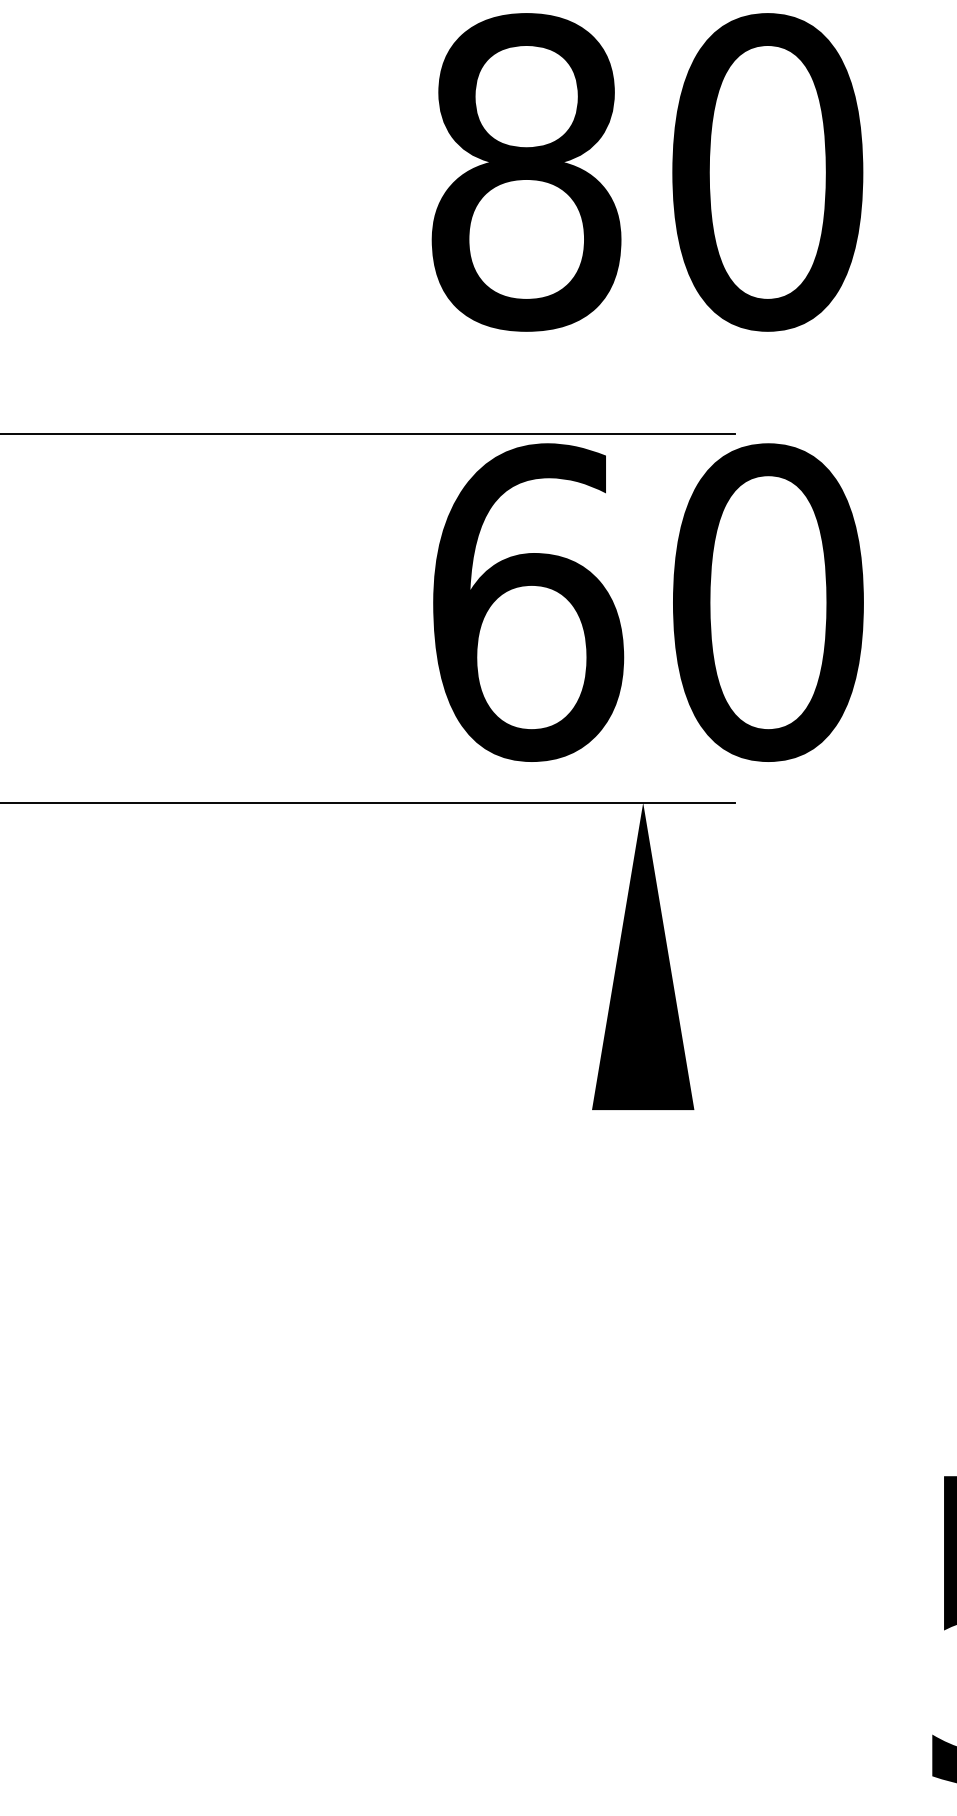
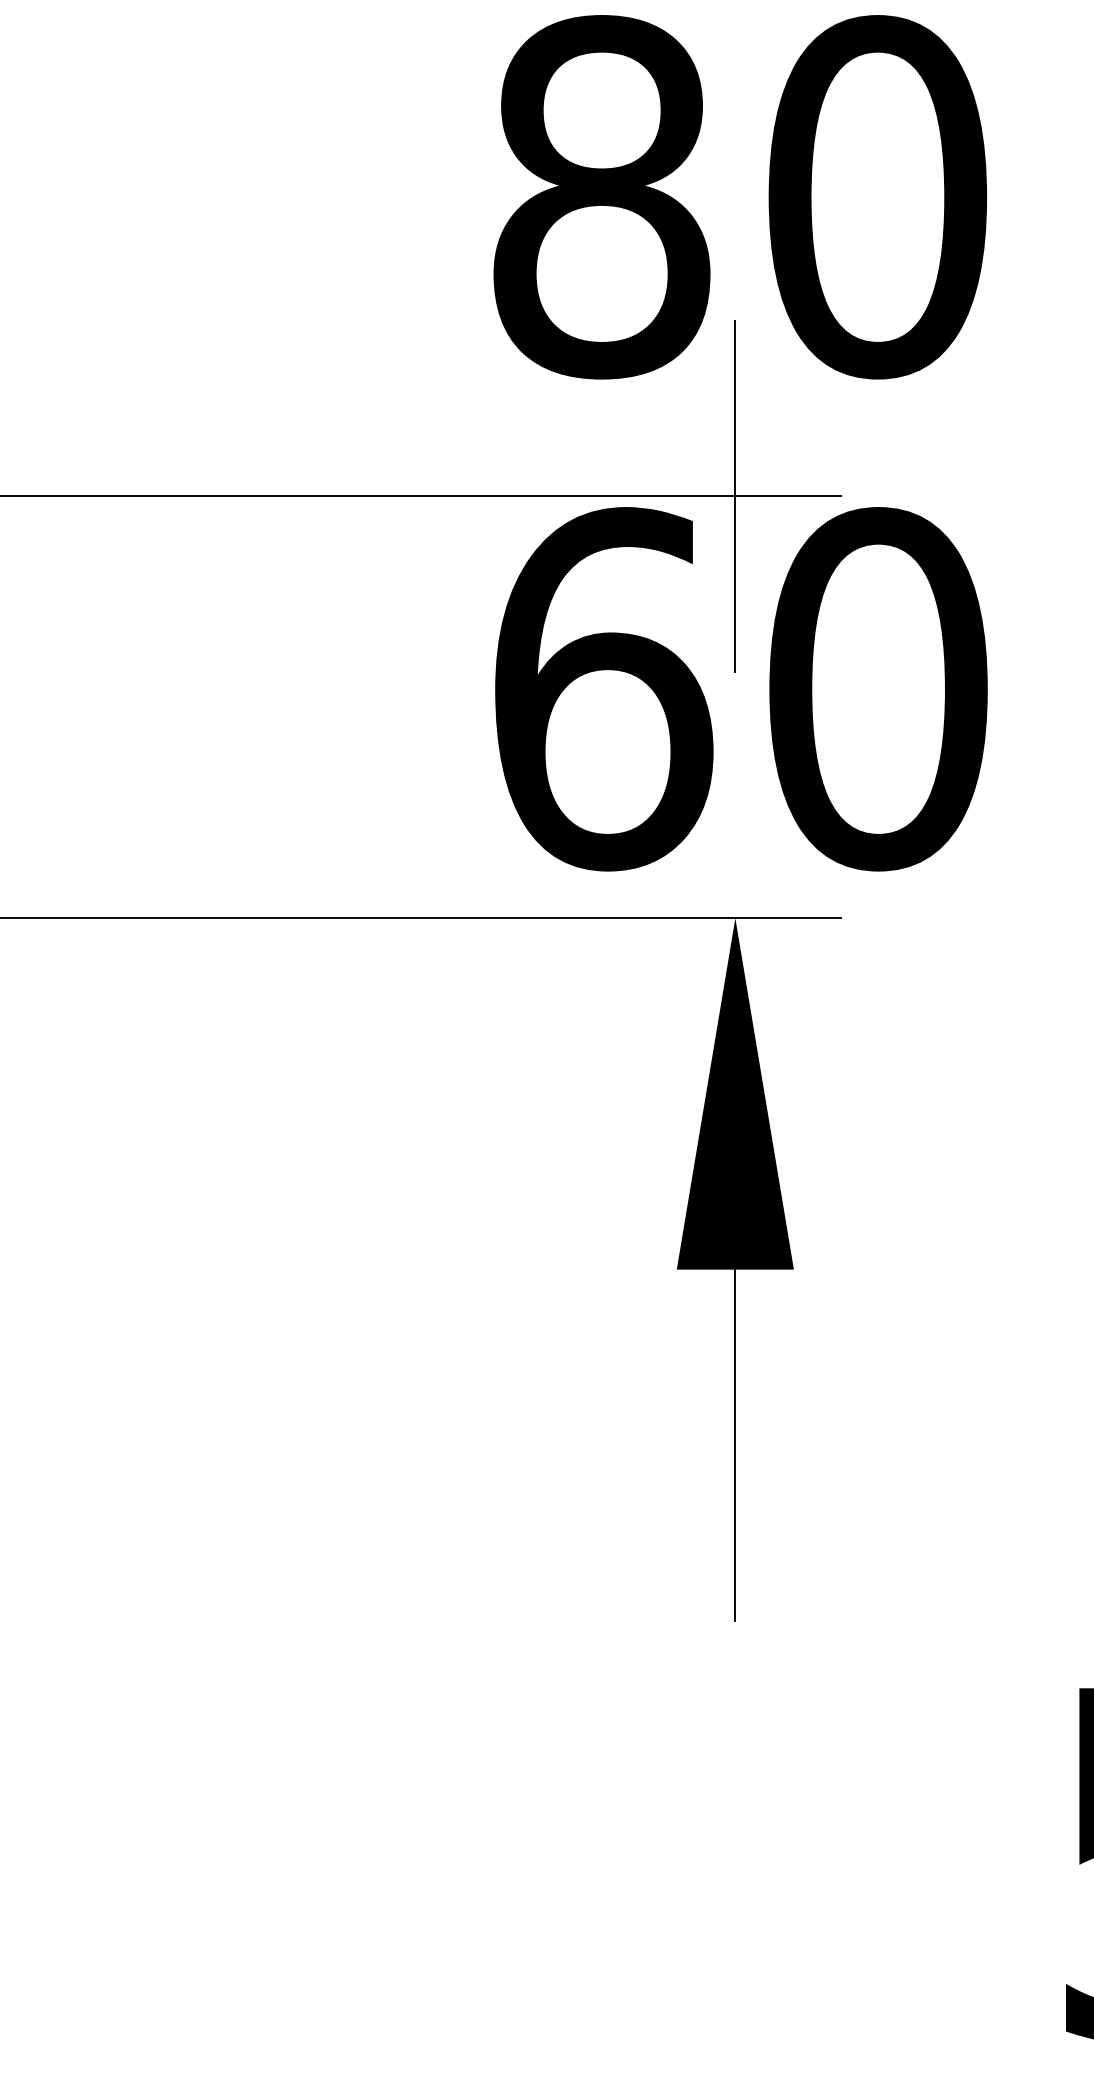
line: (643, 434) -> (735, 496), added
line: (643, 1263) -> (735, 1445), added

